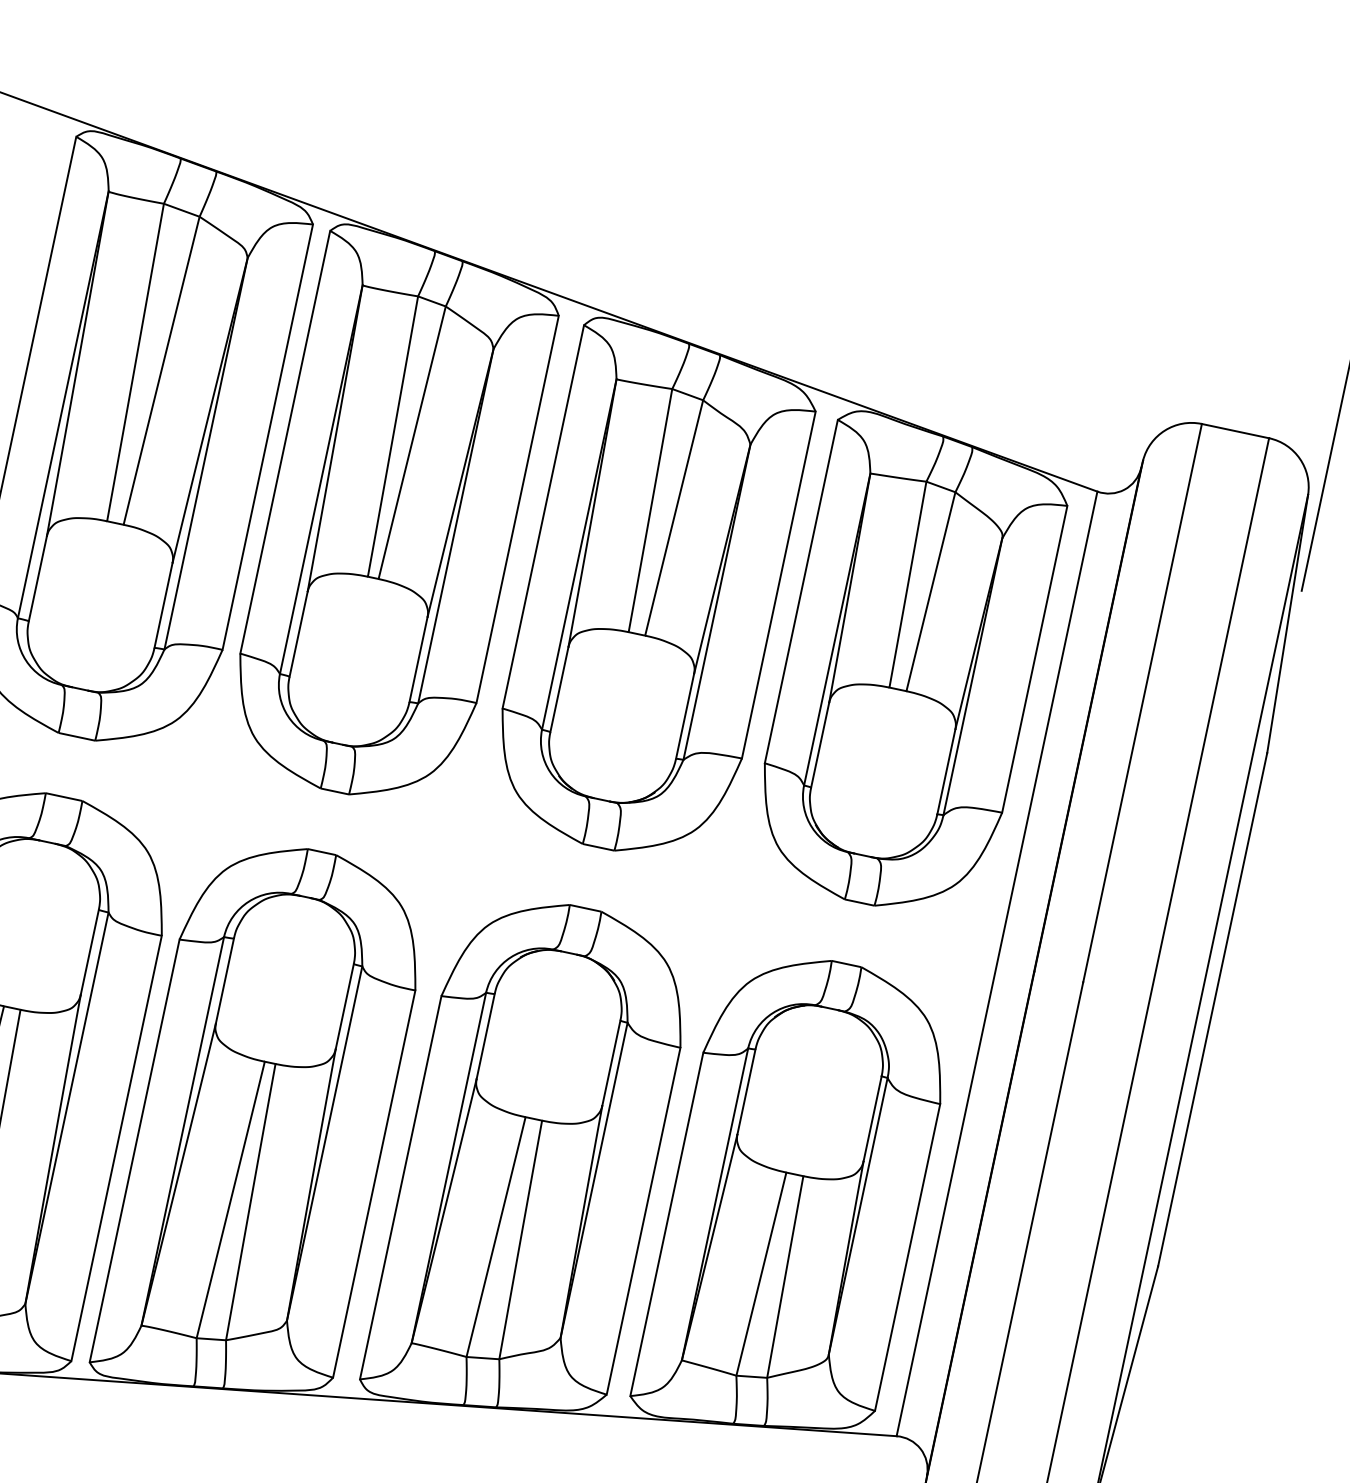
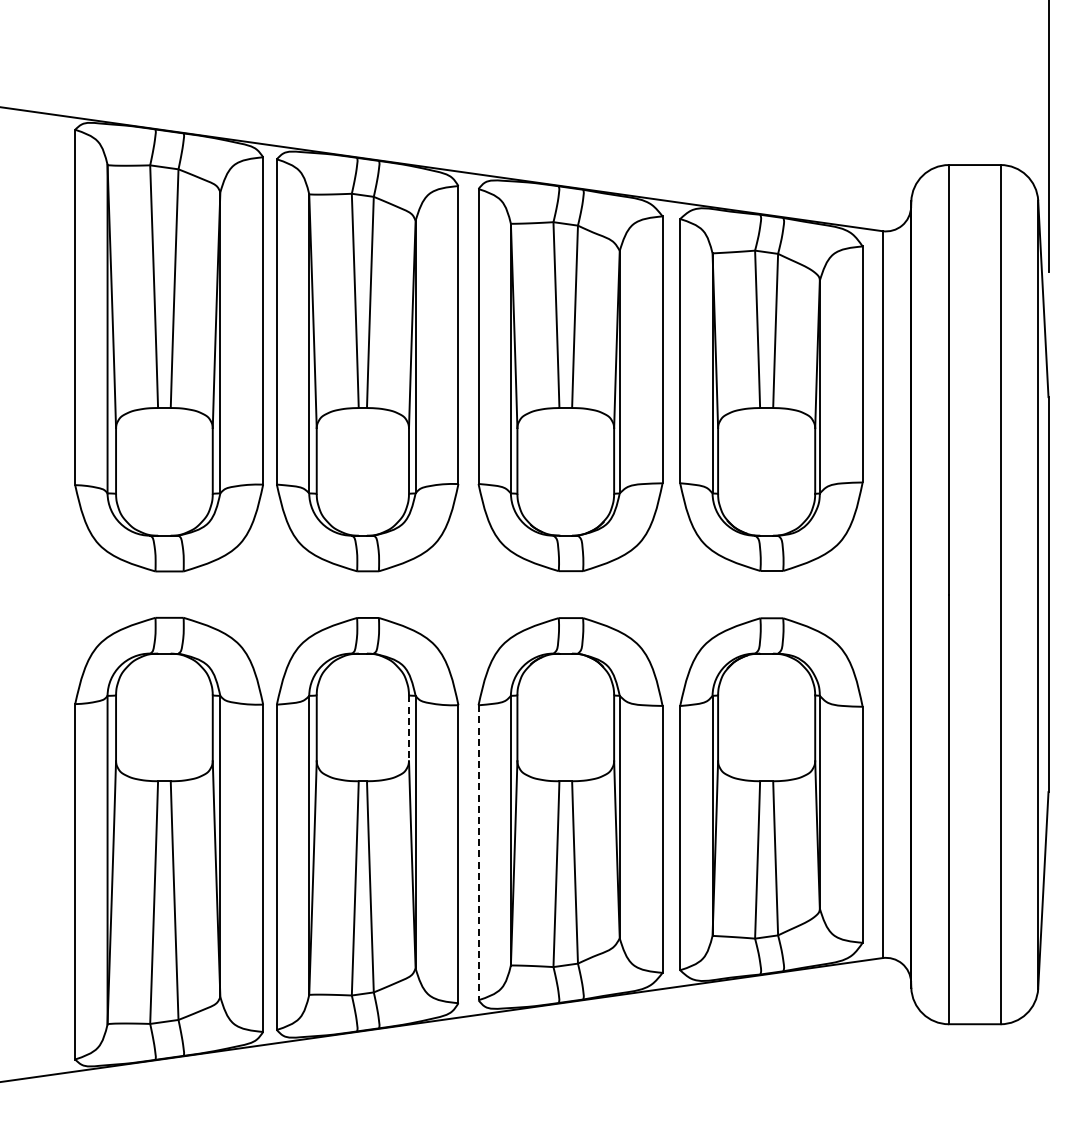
line: (345, 1005) -> (409, 727), solid -> dashed
line: (400, 1188) -> (478, 853), solid -> dashed

